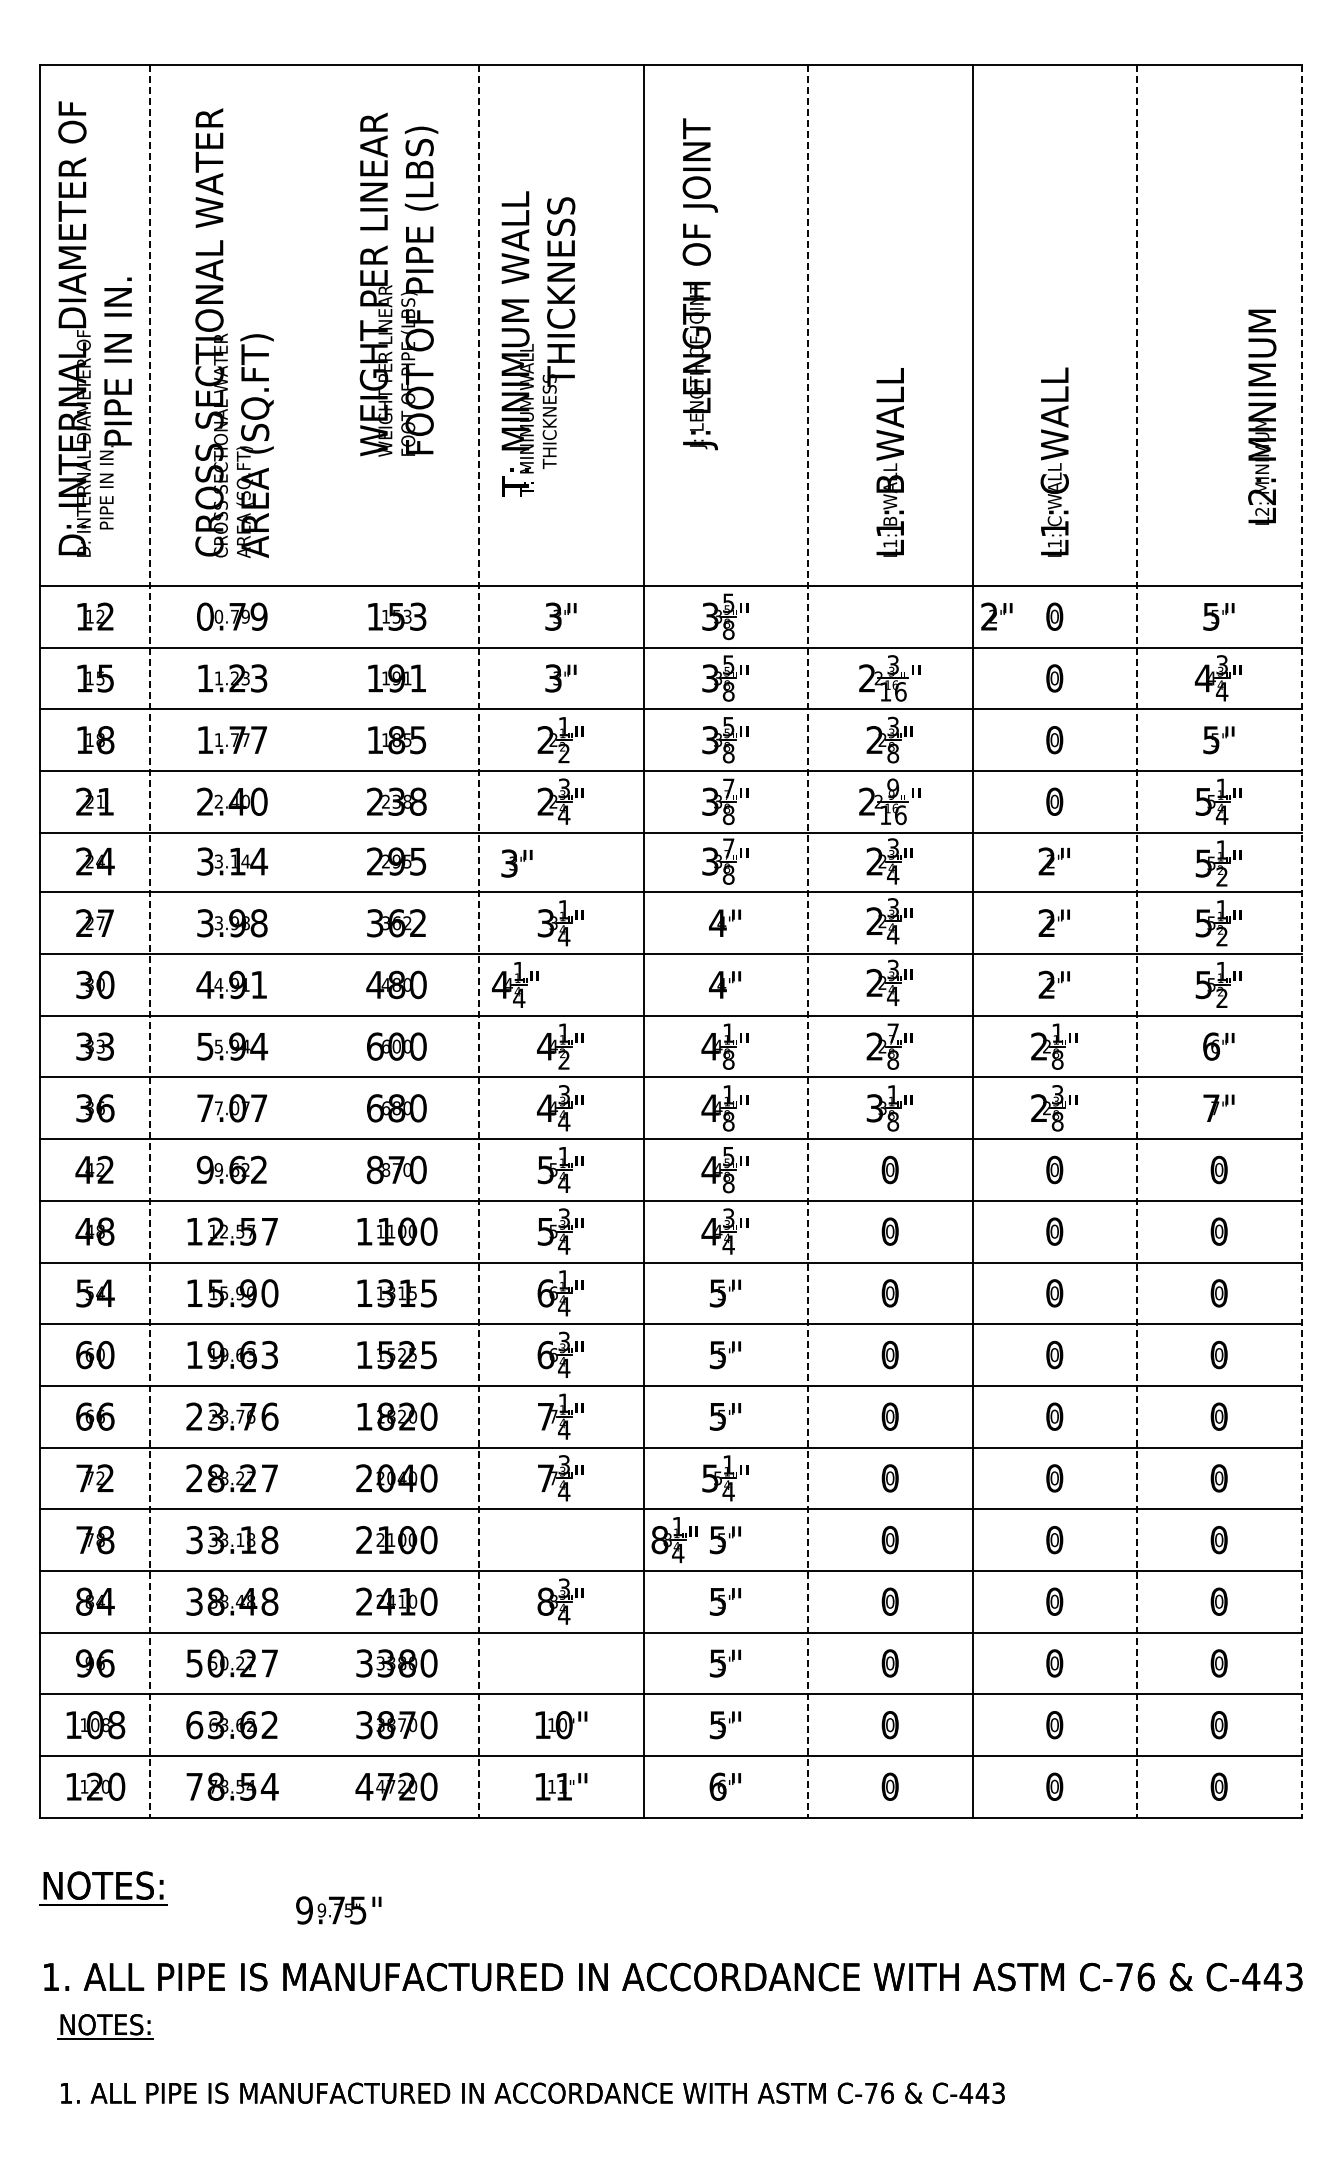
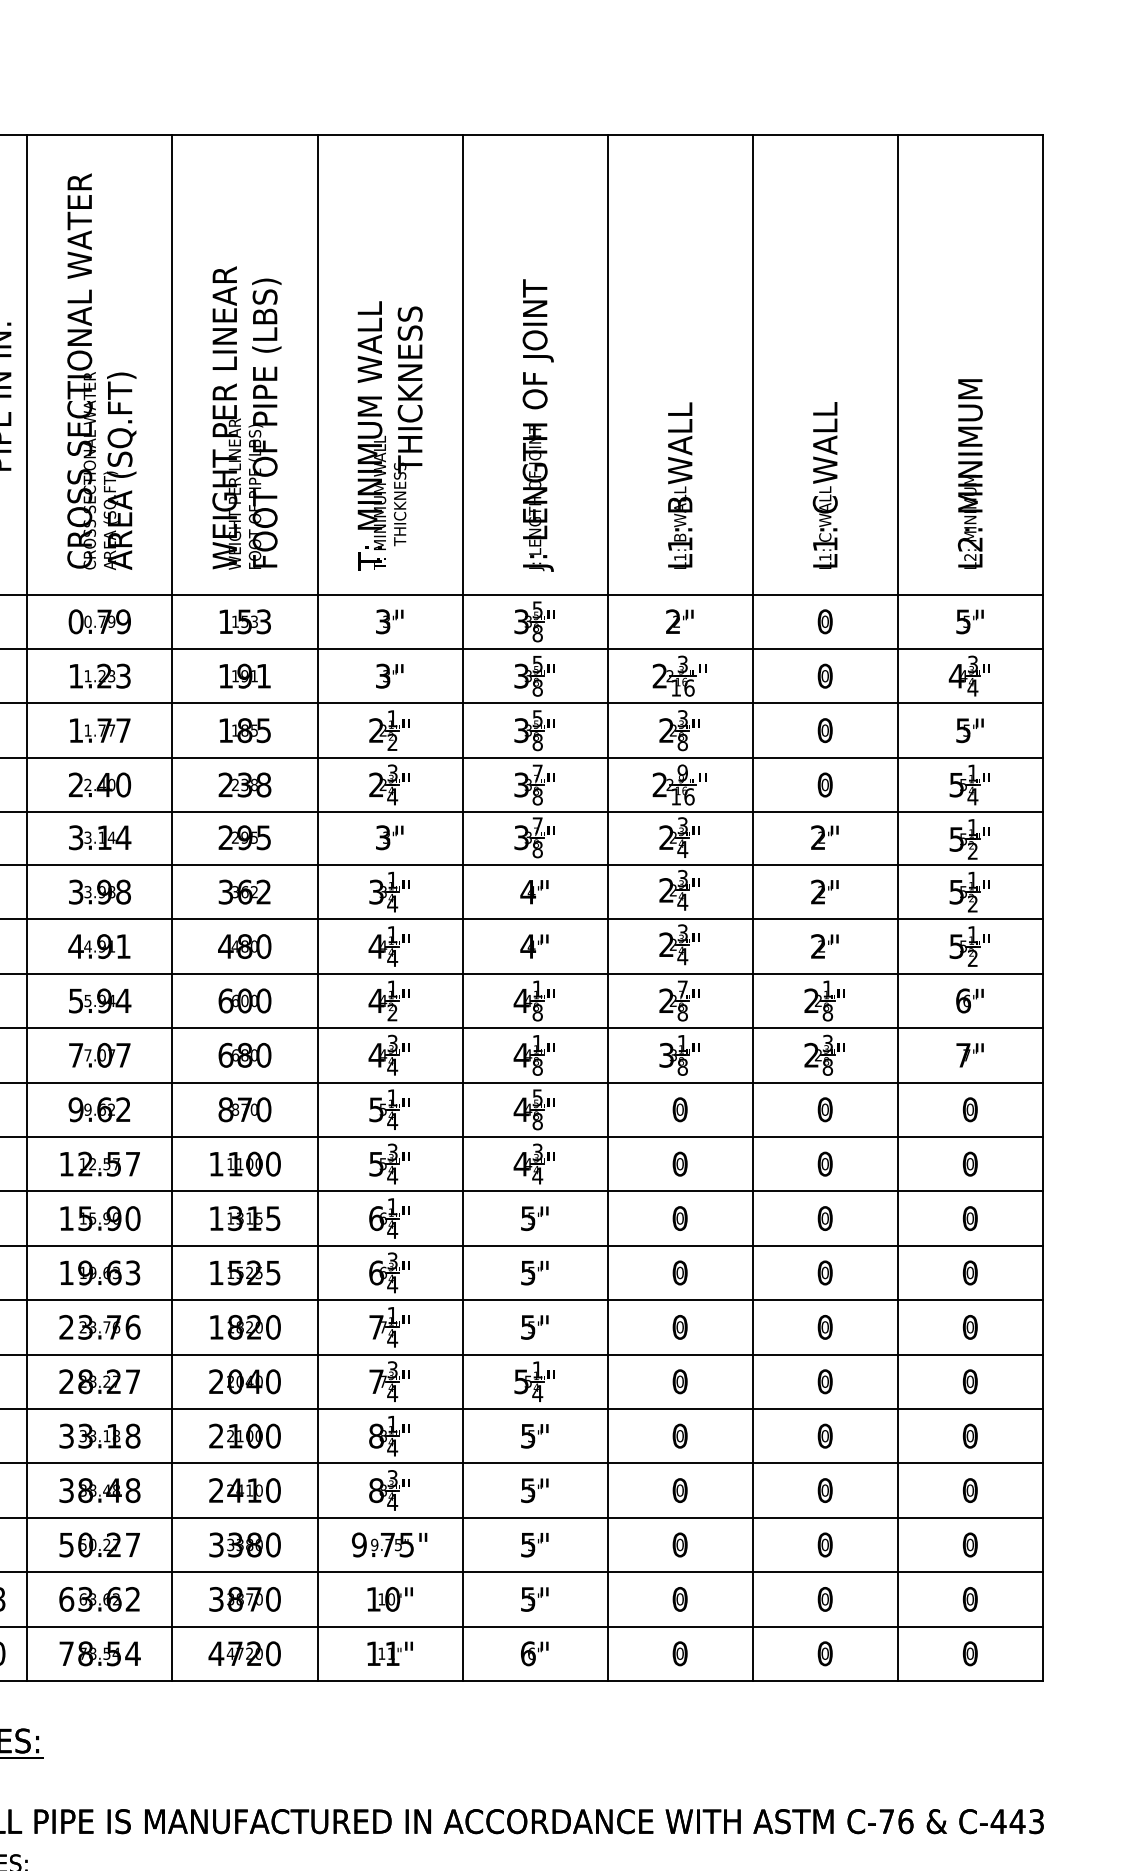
text: (398, 284) -> (246, 417), moved
text: (699, 284) -> (537, 425), moved
text: (538, 343) -> (390, 435), moved
text: (1262, 416) -> (970, 473), moved
text: (996, 616) -> (679, 621), moved
text: (516, 863) -> (389, 837), moved
line: (150, 941) -> (27, 908), dashed -> solid
line: (314, 941) -> (172, 908), added
line: (479, 941) -> (317, 908), dashed -> solid
line: (808, 941) -> (608, 908), dashed -> solid
line: (1137, 941) -> (898, 908), dashed -> solid
line: (1301, 941) -> (1042, 908), dashed -> solid
part: (515, 984) -> (389, 946), moved
part: (674, 1539) -> (389, 1435), moved
text: (338, 1910) -> (389, 1545), moved

